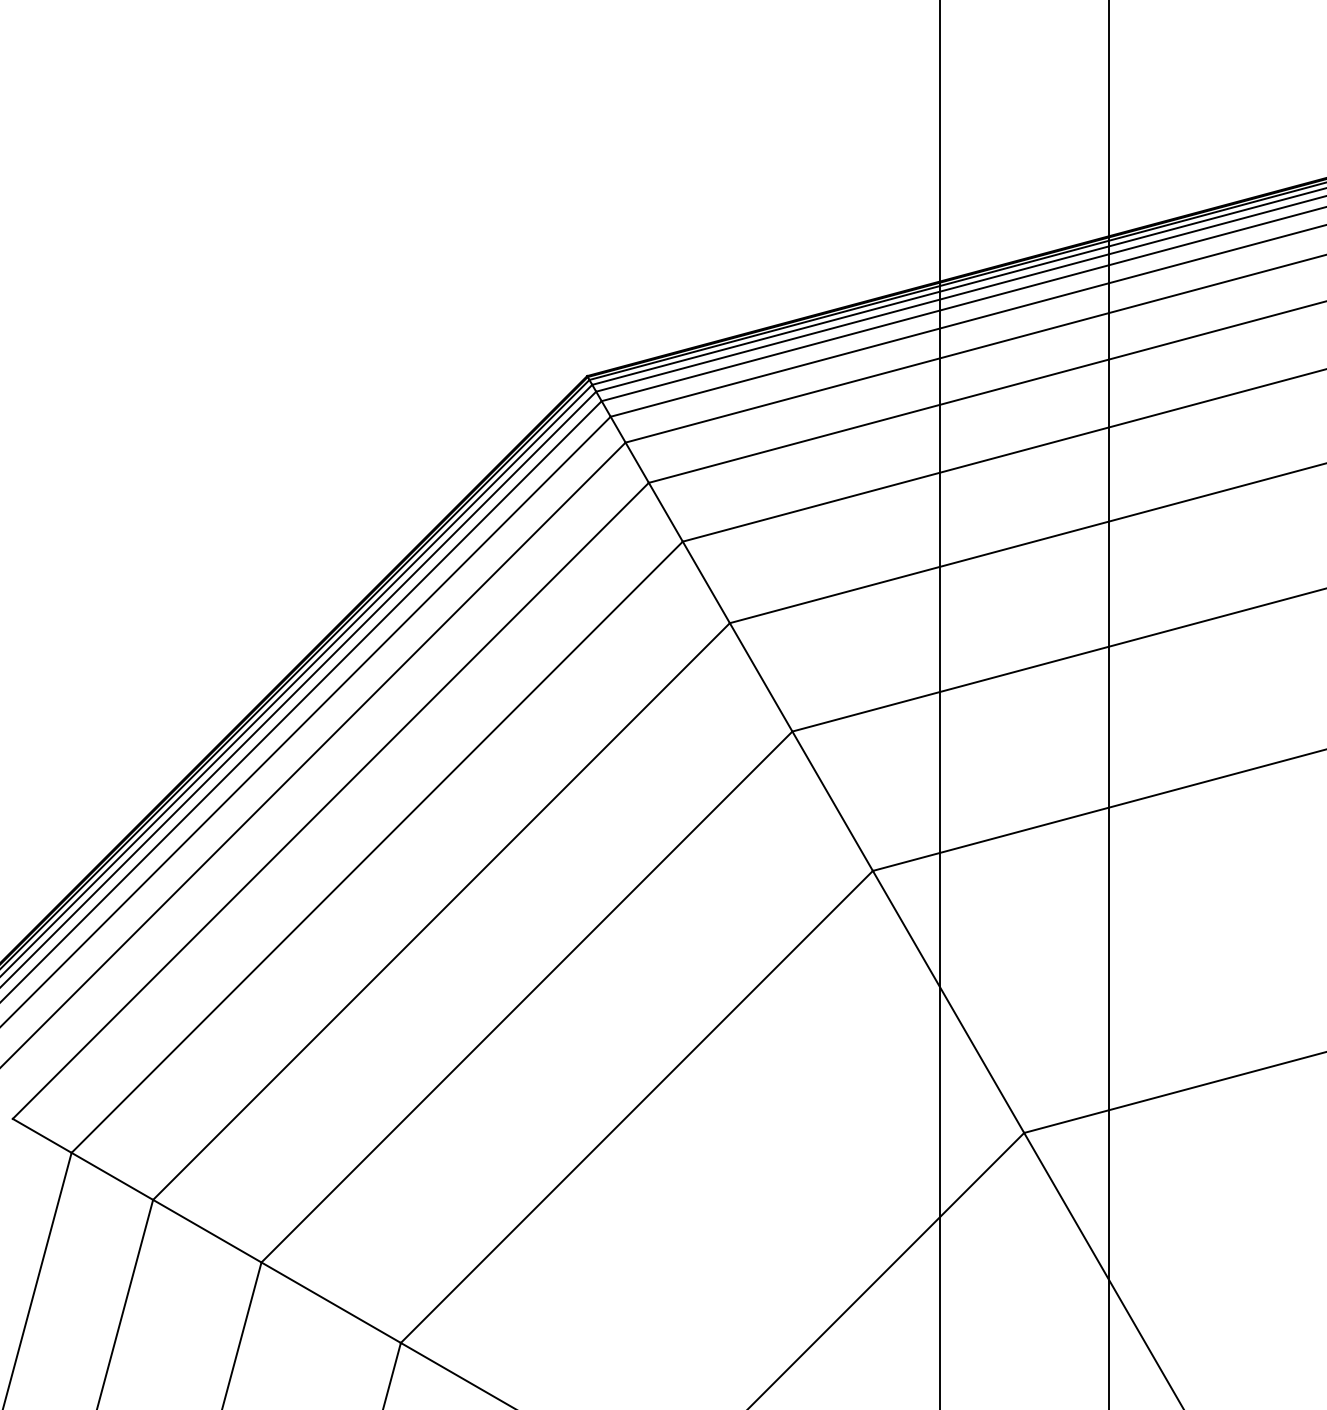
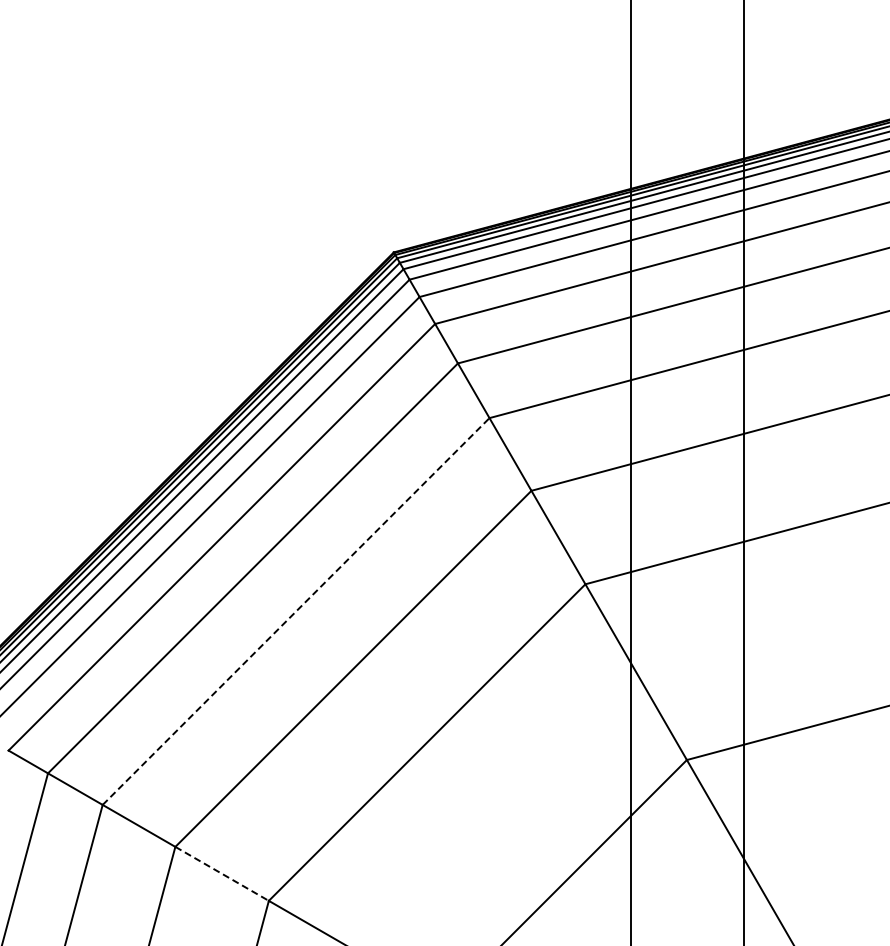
line: (442, 911) -> (296, 611), solid -> dashed
line: (331, 1302) -> (222, 873), solid -> dashed

